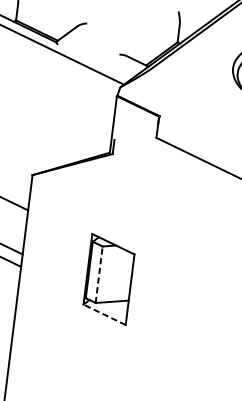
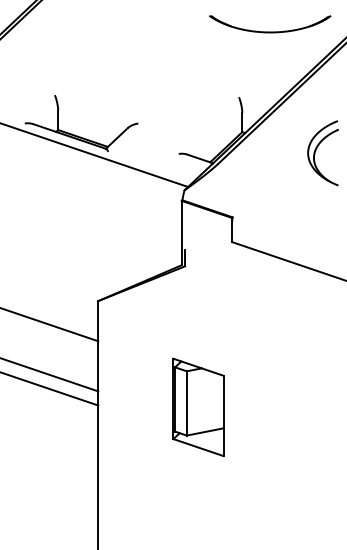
line: (98, 273) -> (186, 402), dashed -> solid
line: (104, 314) -> (198, 447), dashed -> solid

